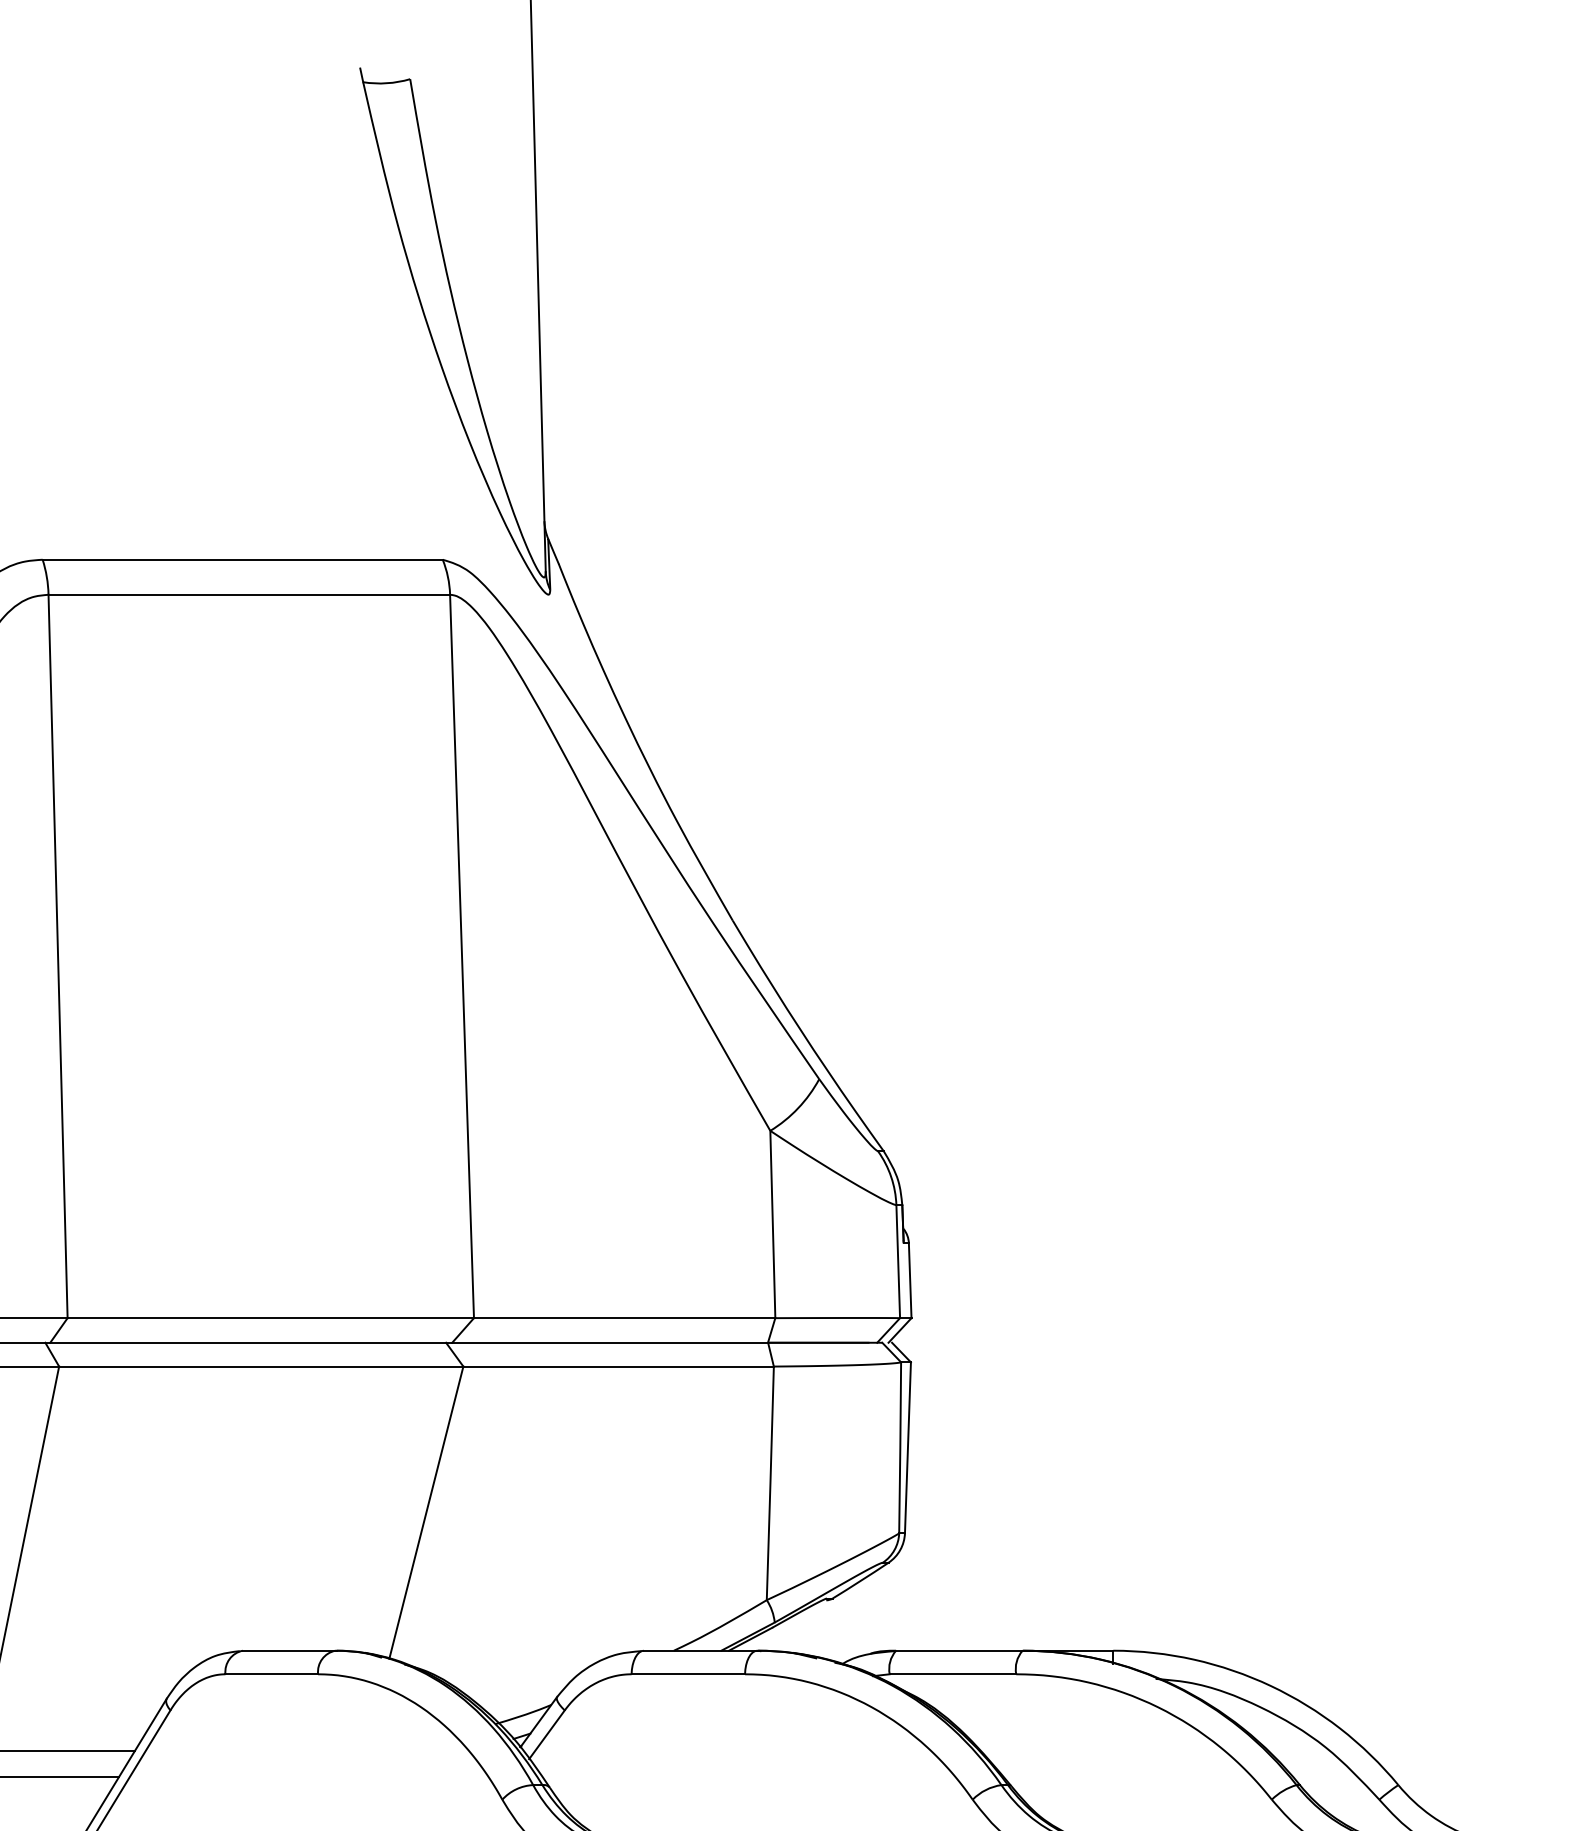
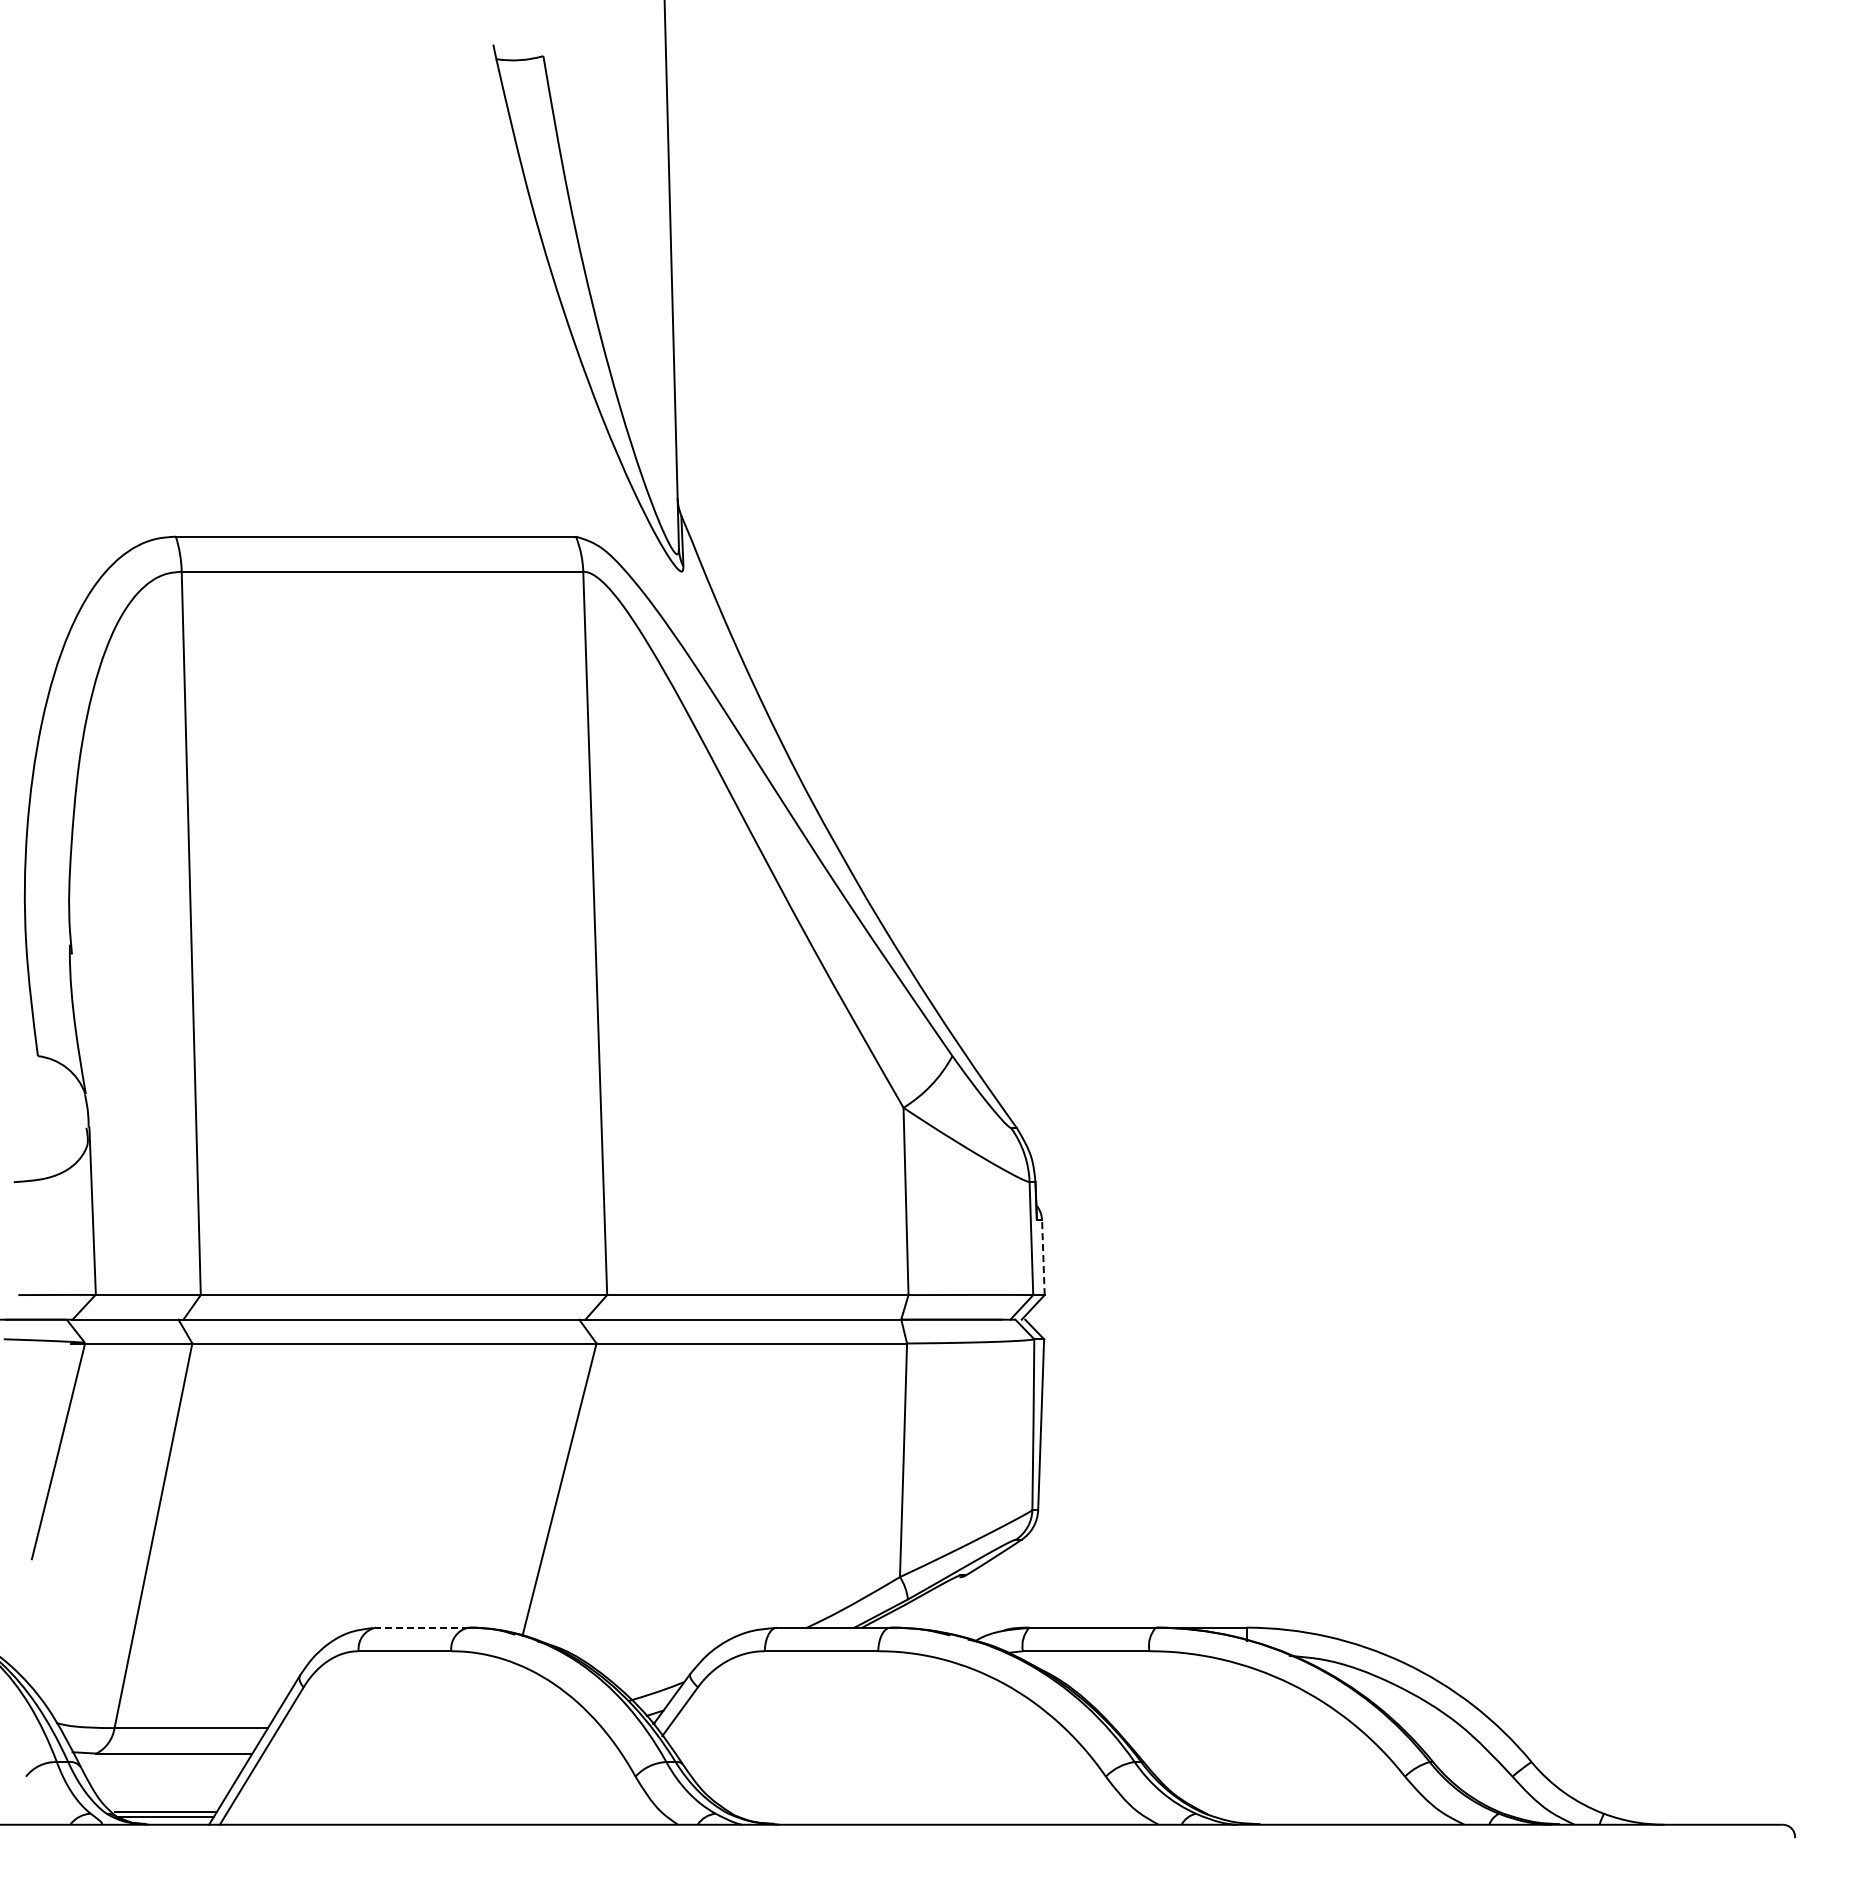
line: (910, 1280) -> (1043, 1257), solid -> dashed
line: (288, 1650) -> (421, 1627), solid -> dashed

